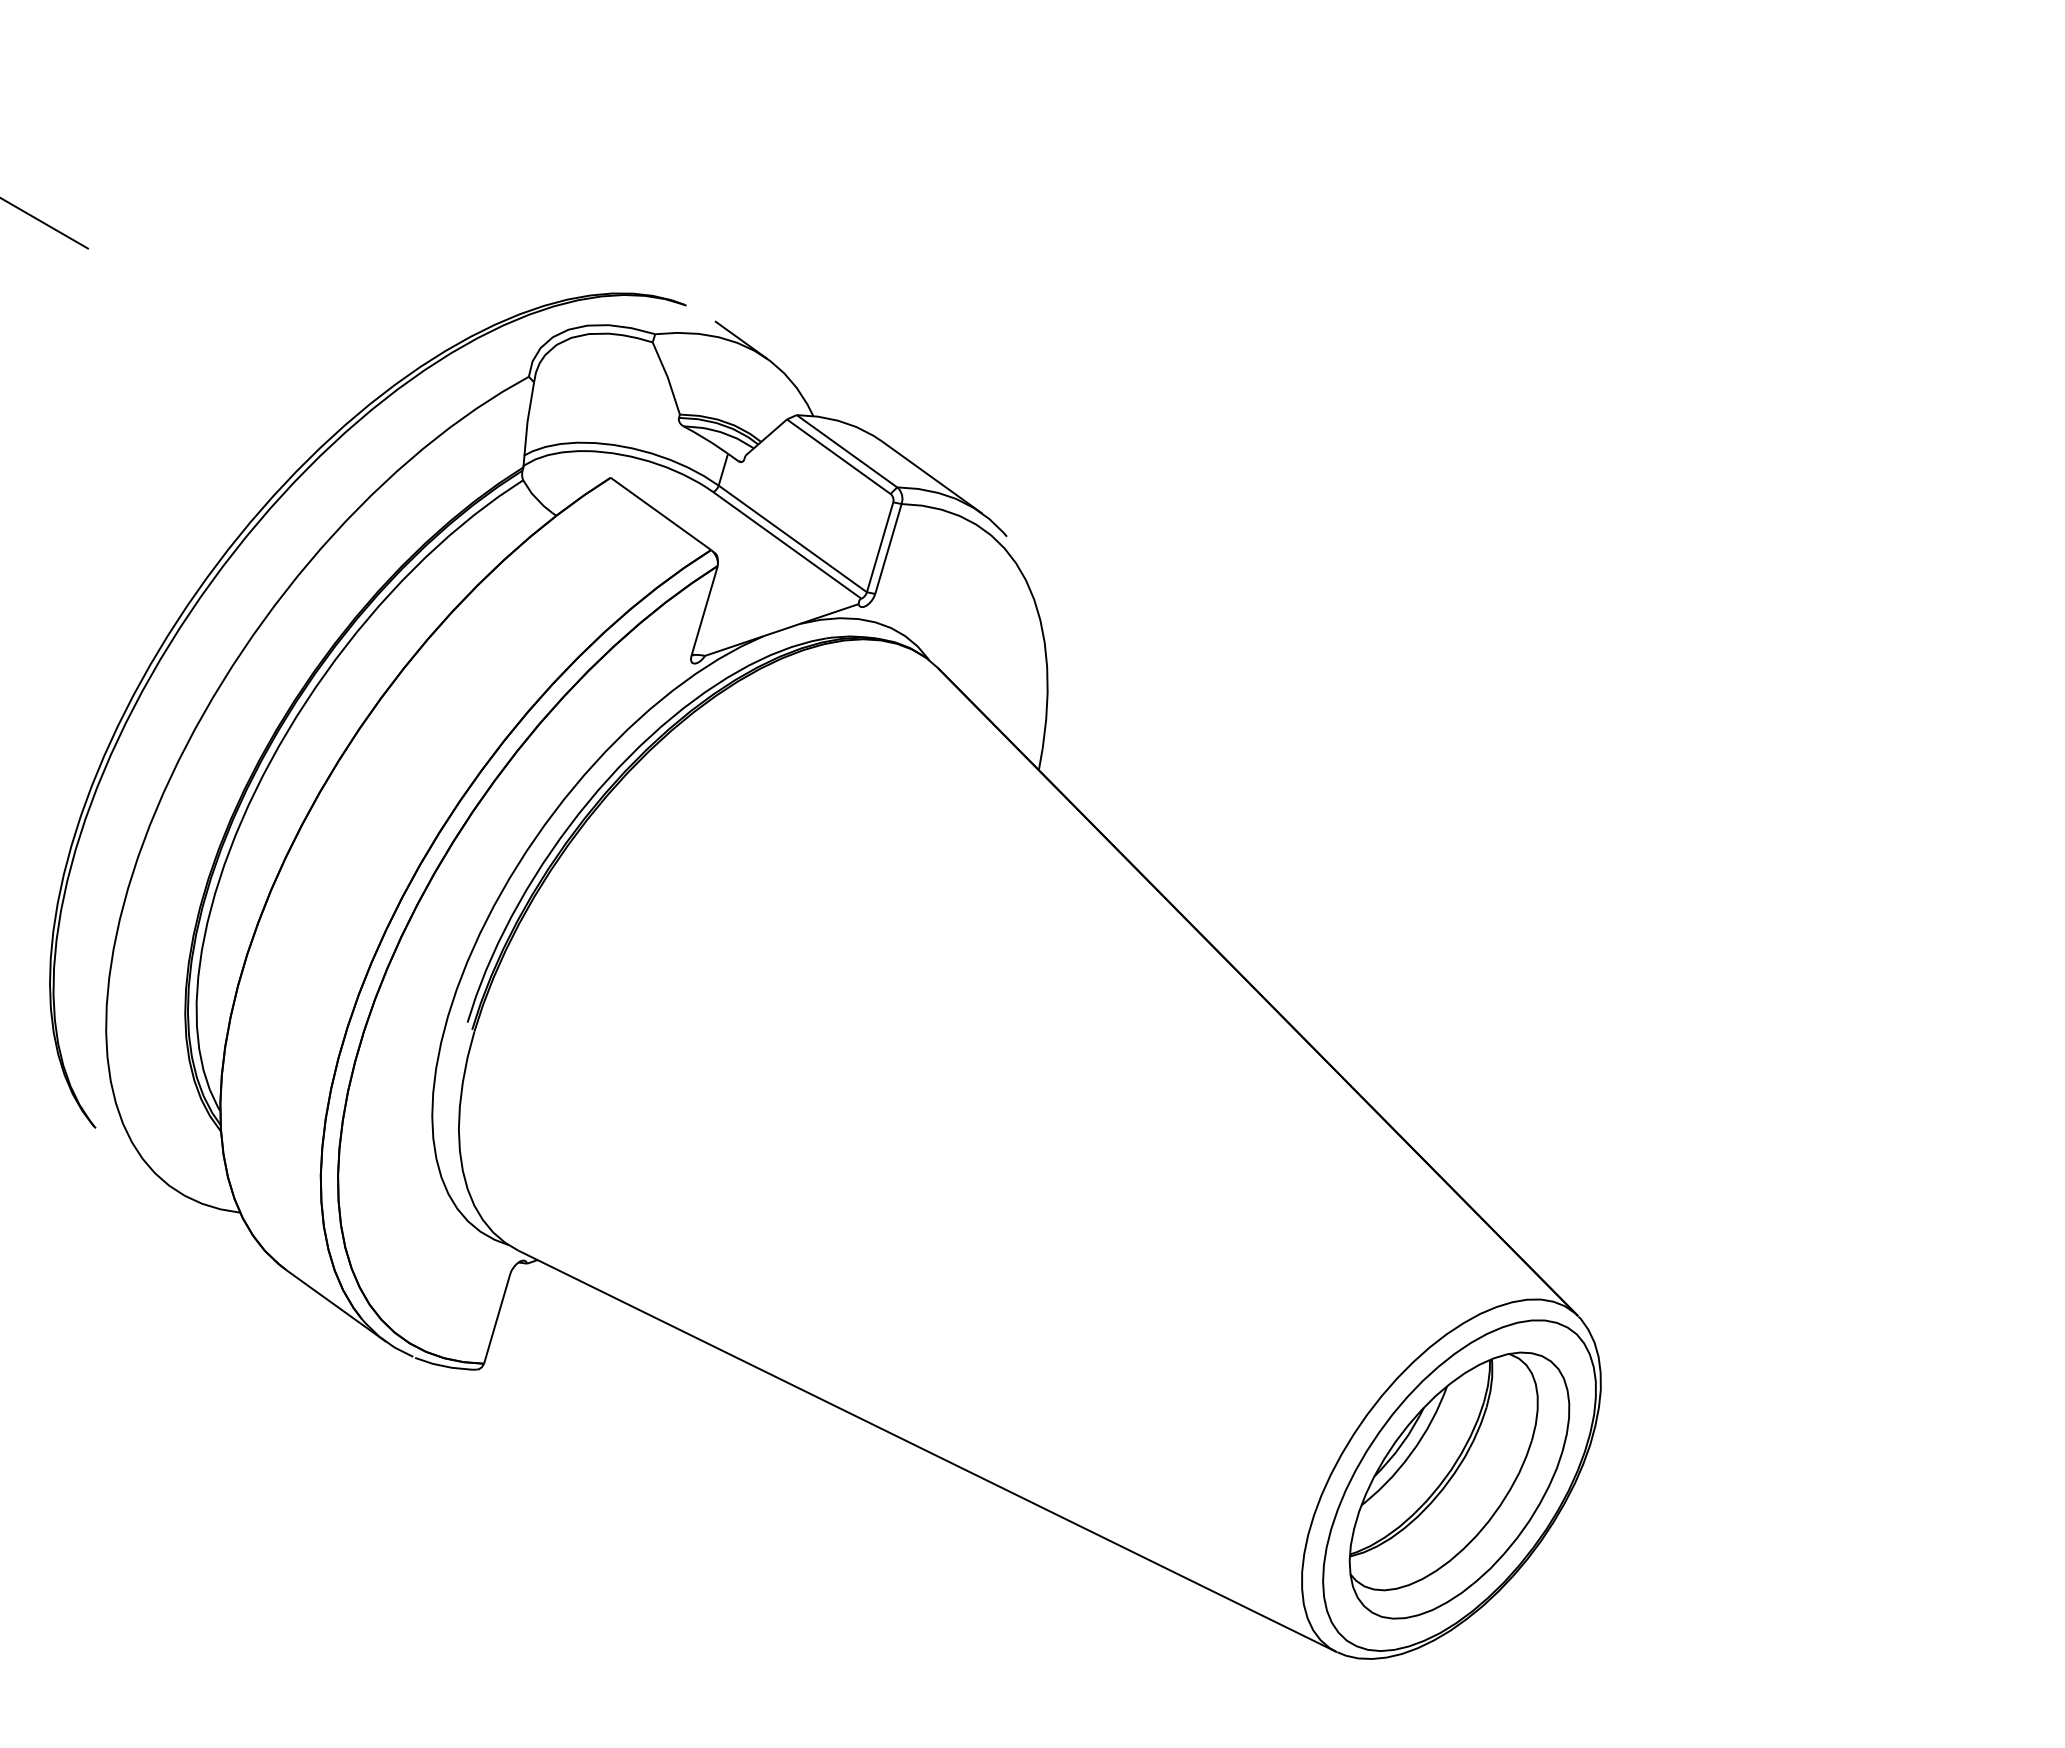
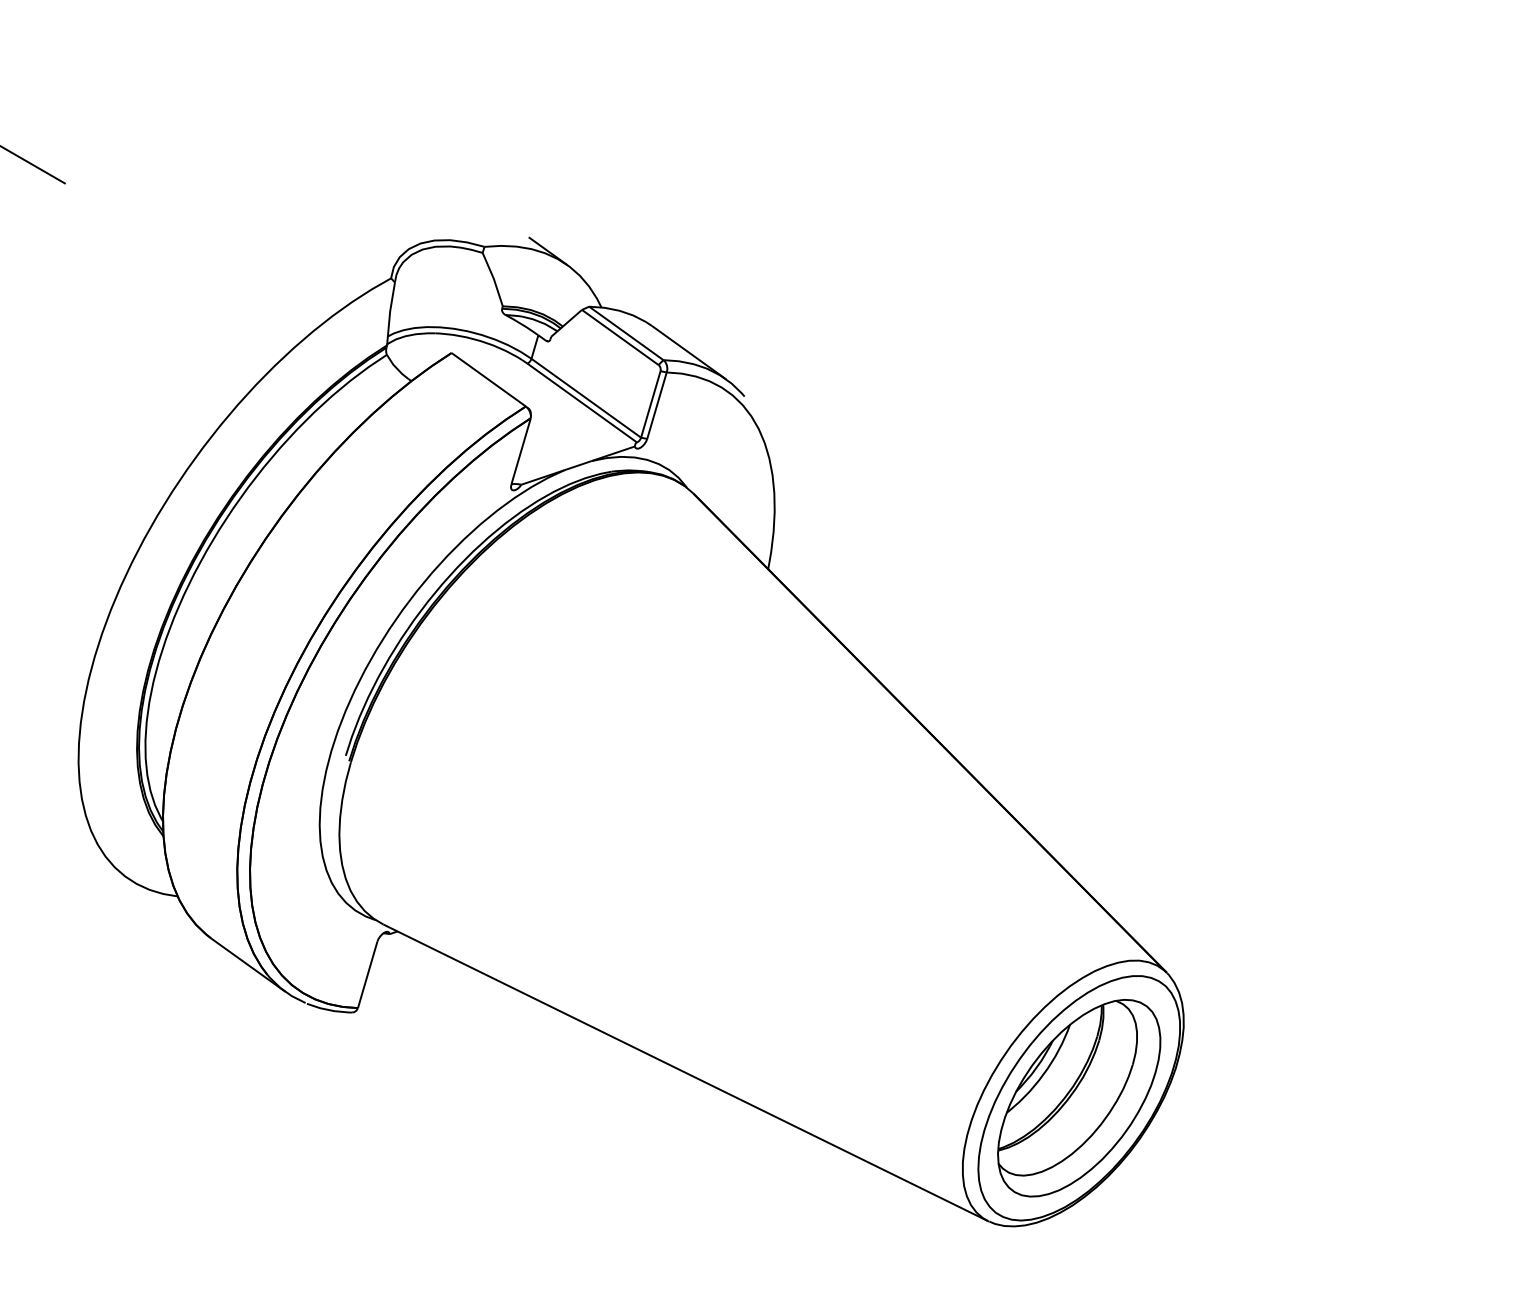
part: (208, 588) -> (154, 434), removed

